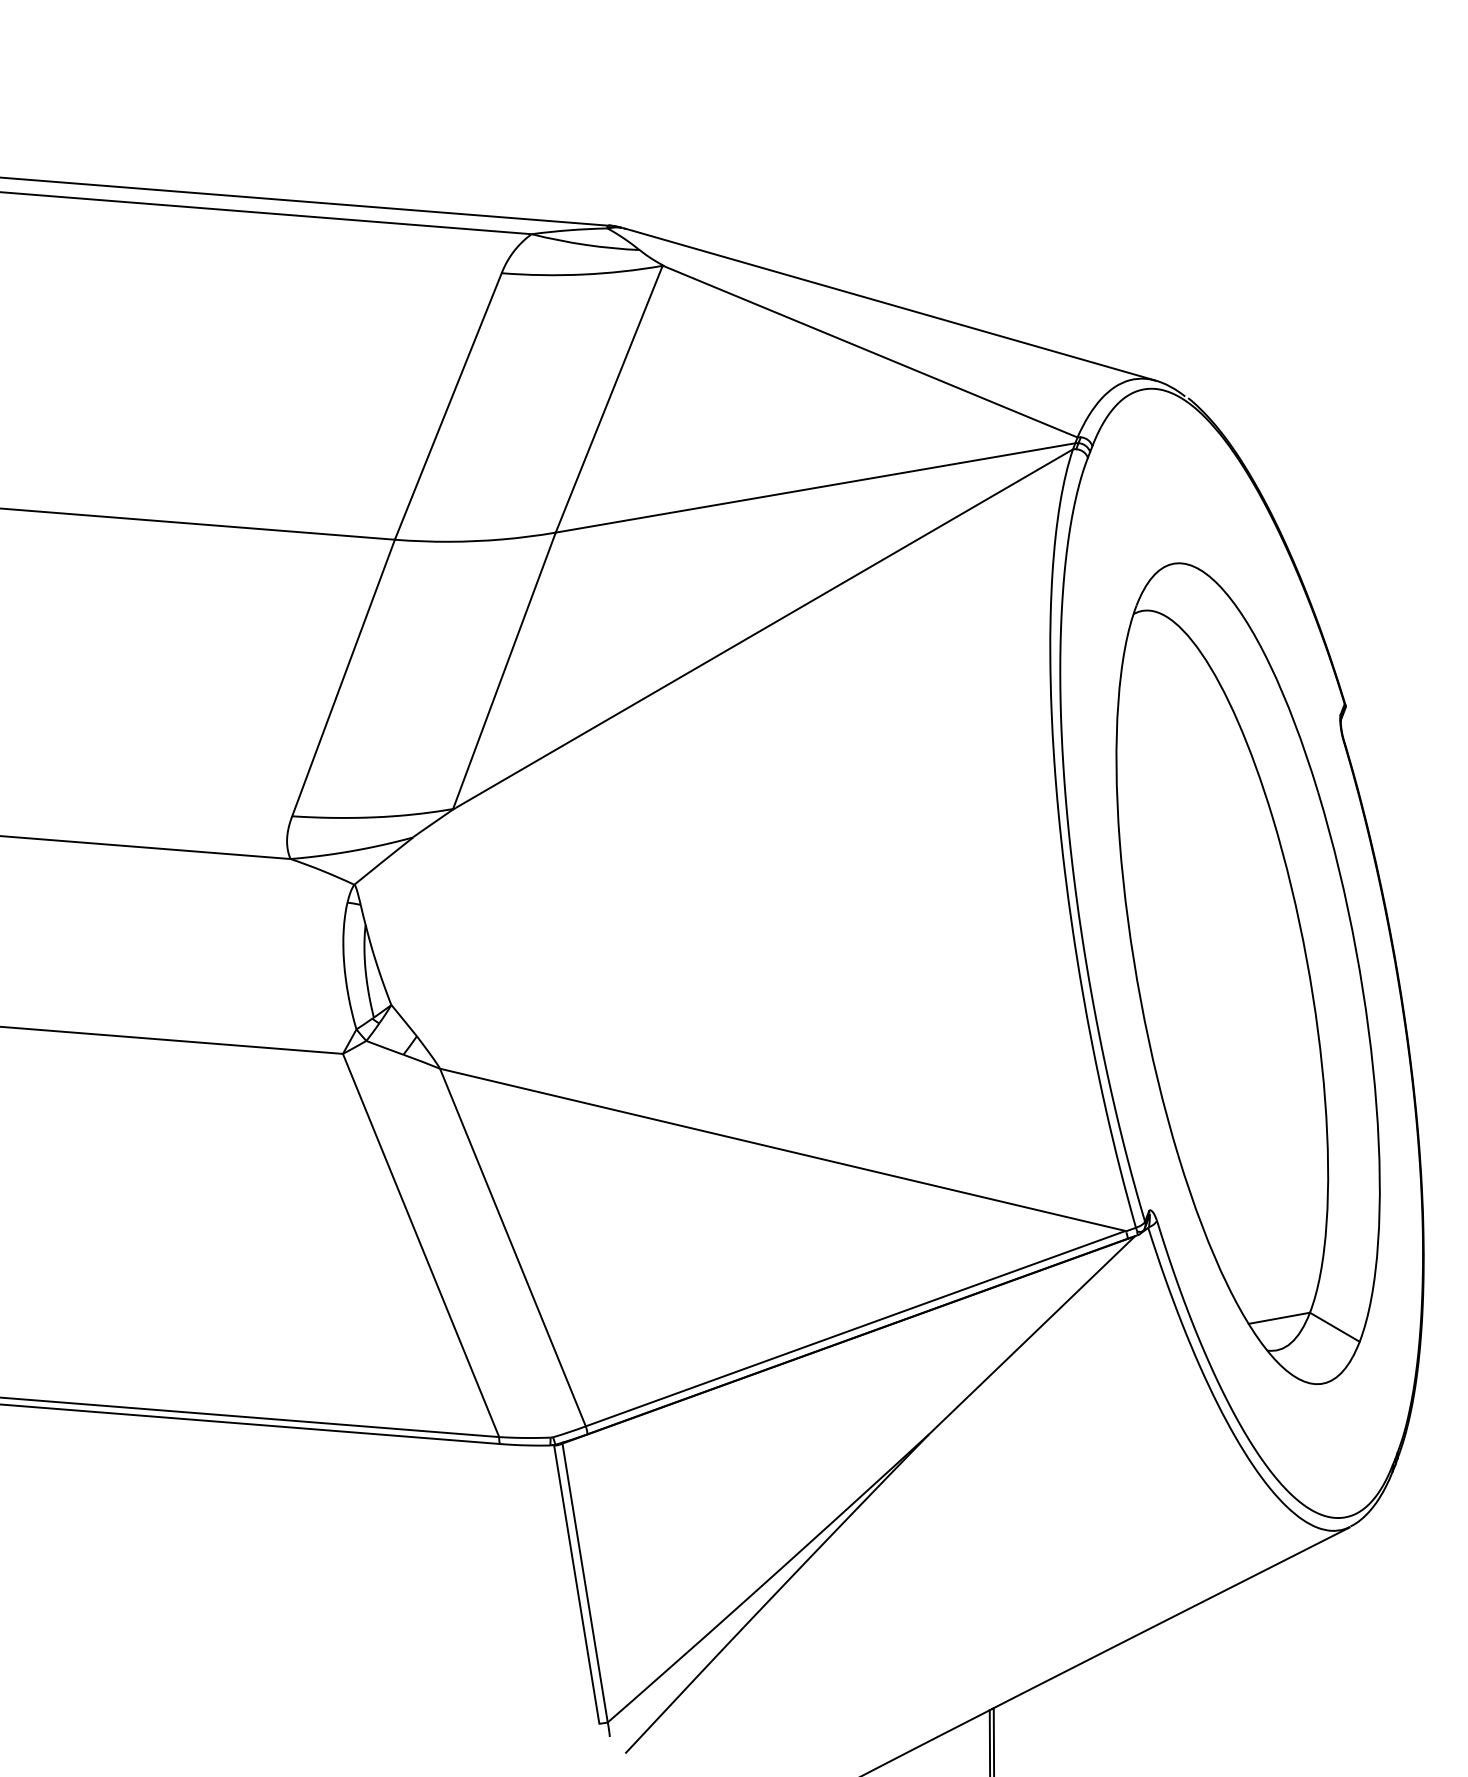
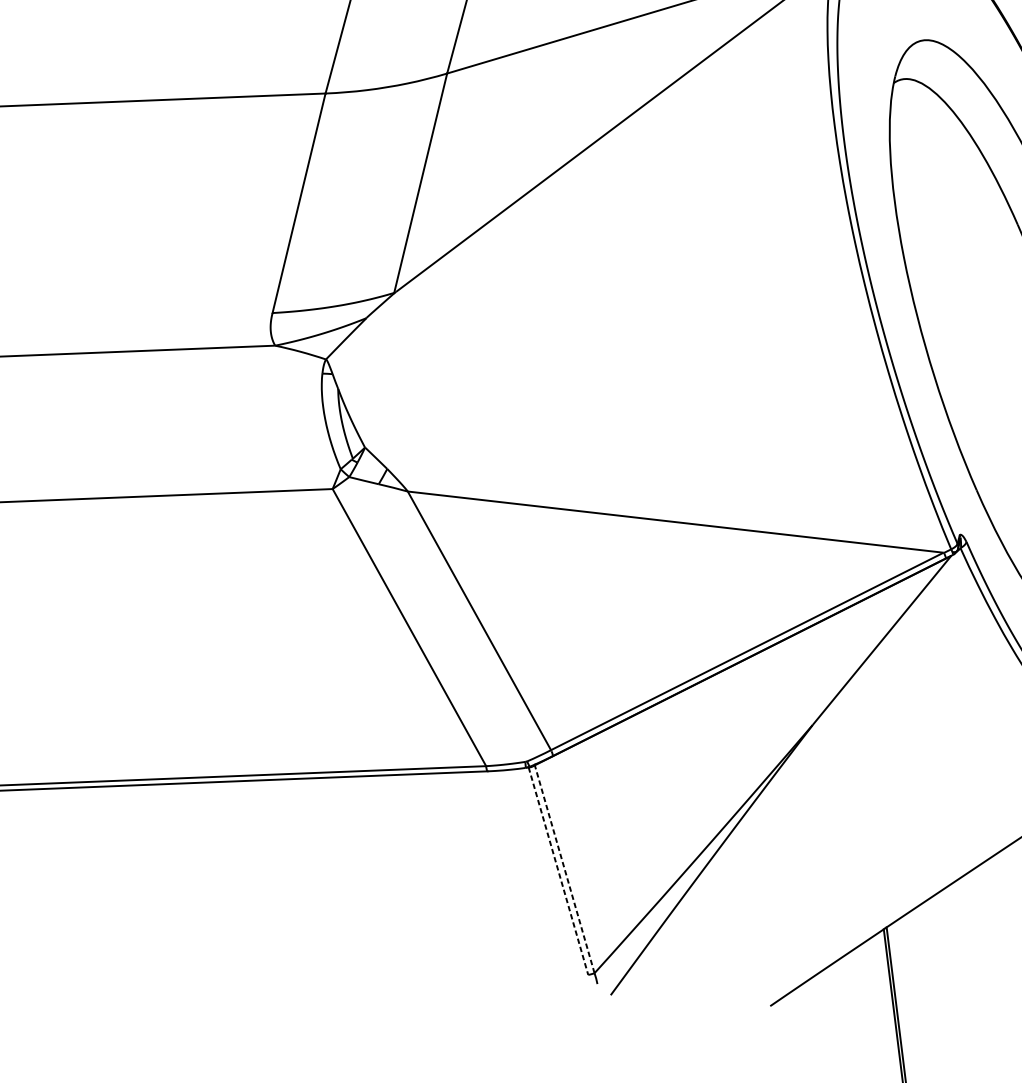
line: (585, 1582) -> (564, 868), solid -> dashed
line: (576, 1584) -> (558, 871), solid -> dashed

